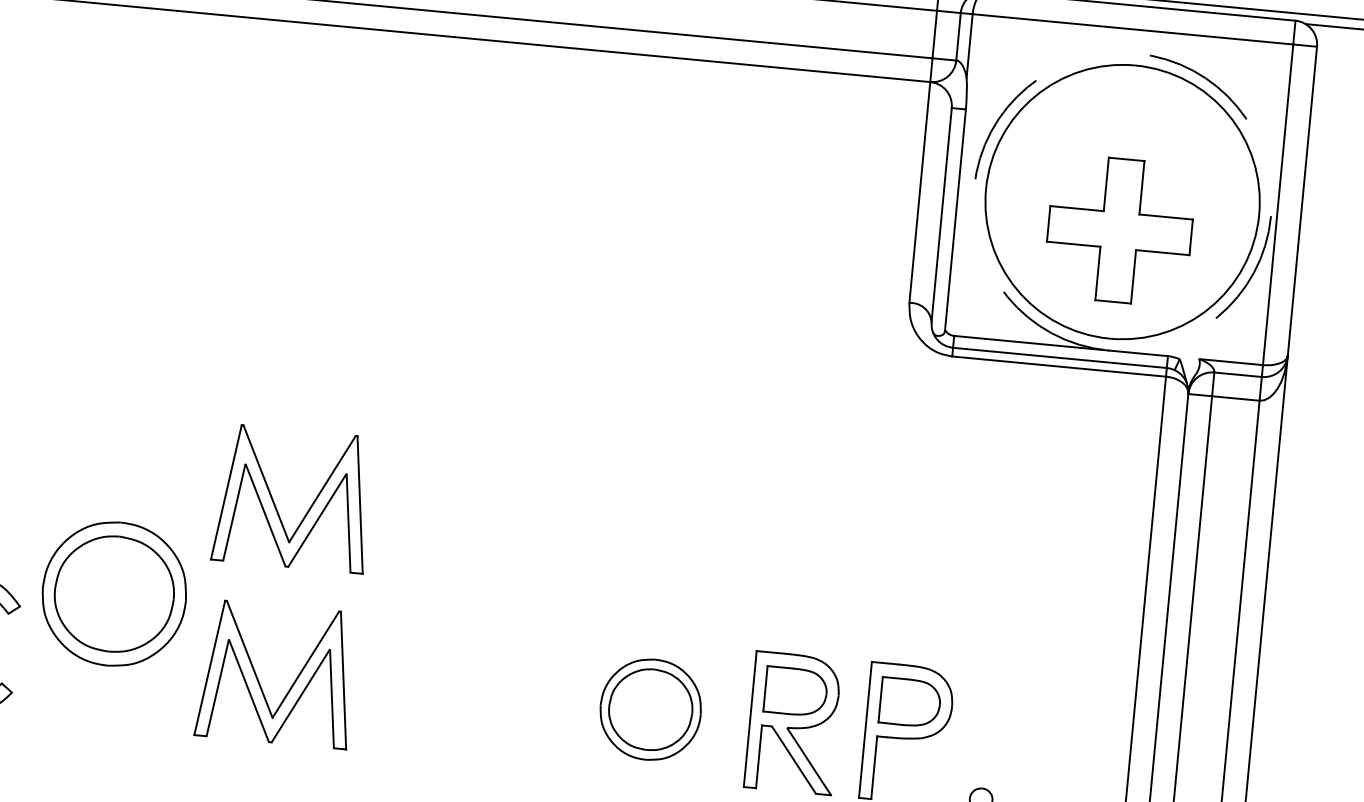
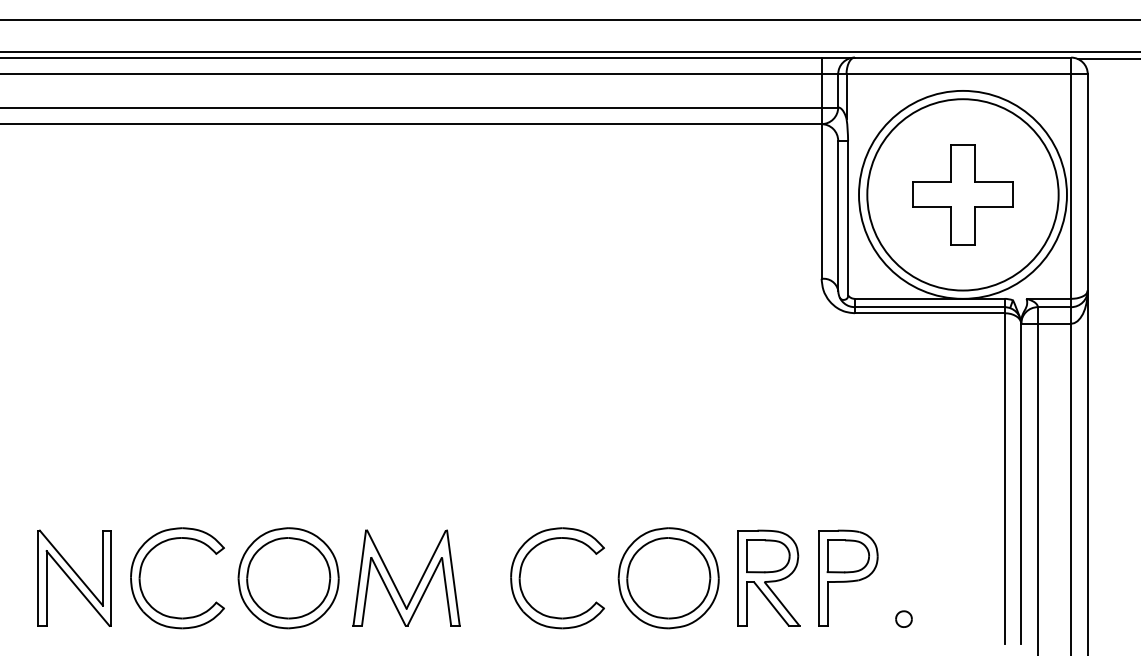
circle: (1121, 201) -> (962, 194), dashed -> solid
part: (1119, 230) -> (962, 194), moved
part: (275, 503) -> (394, 459), removed
part: (114, 594) -> (288, 578), moved
part: (441, 682) -> (521, 573), added
part: (650, 709) -> (668, 578), size x1.43

